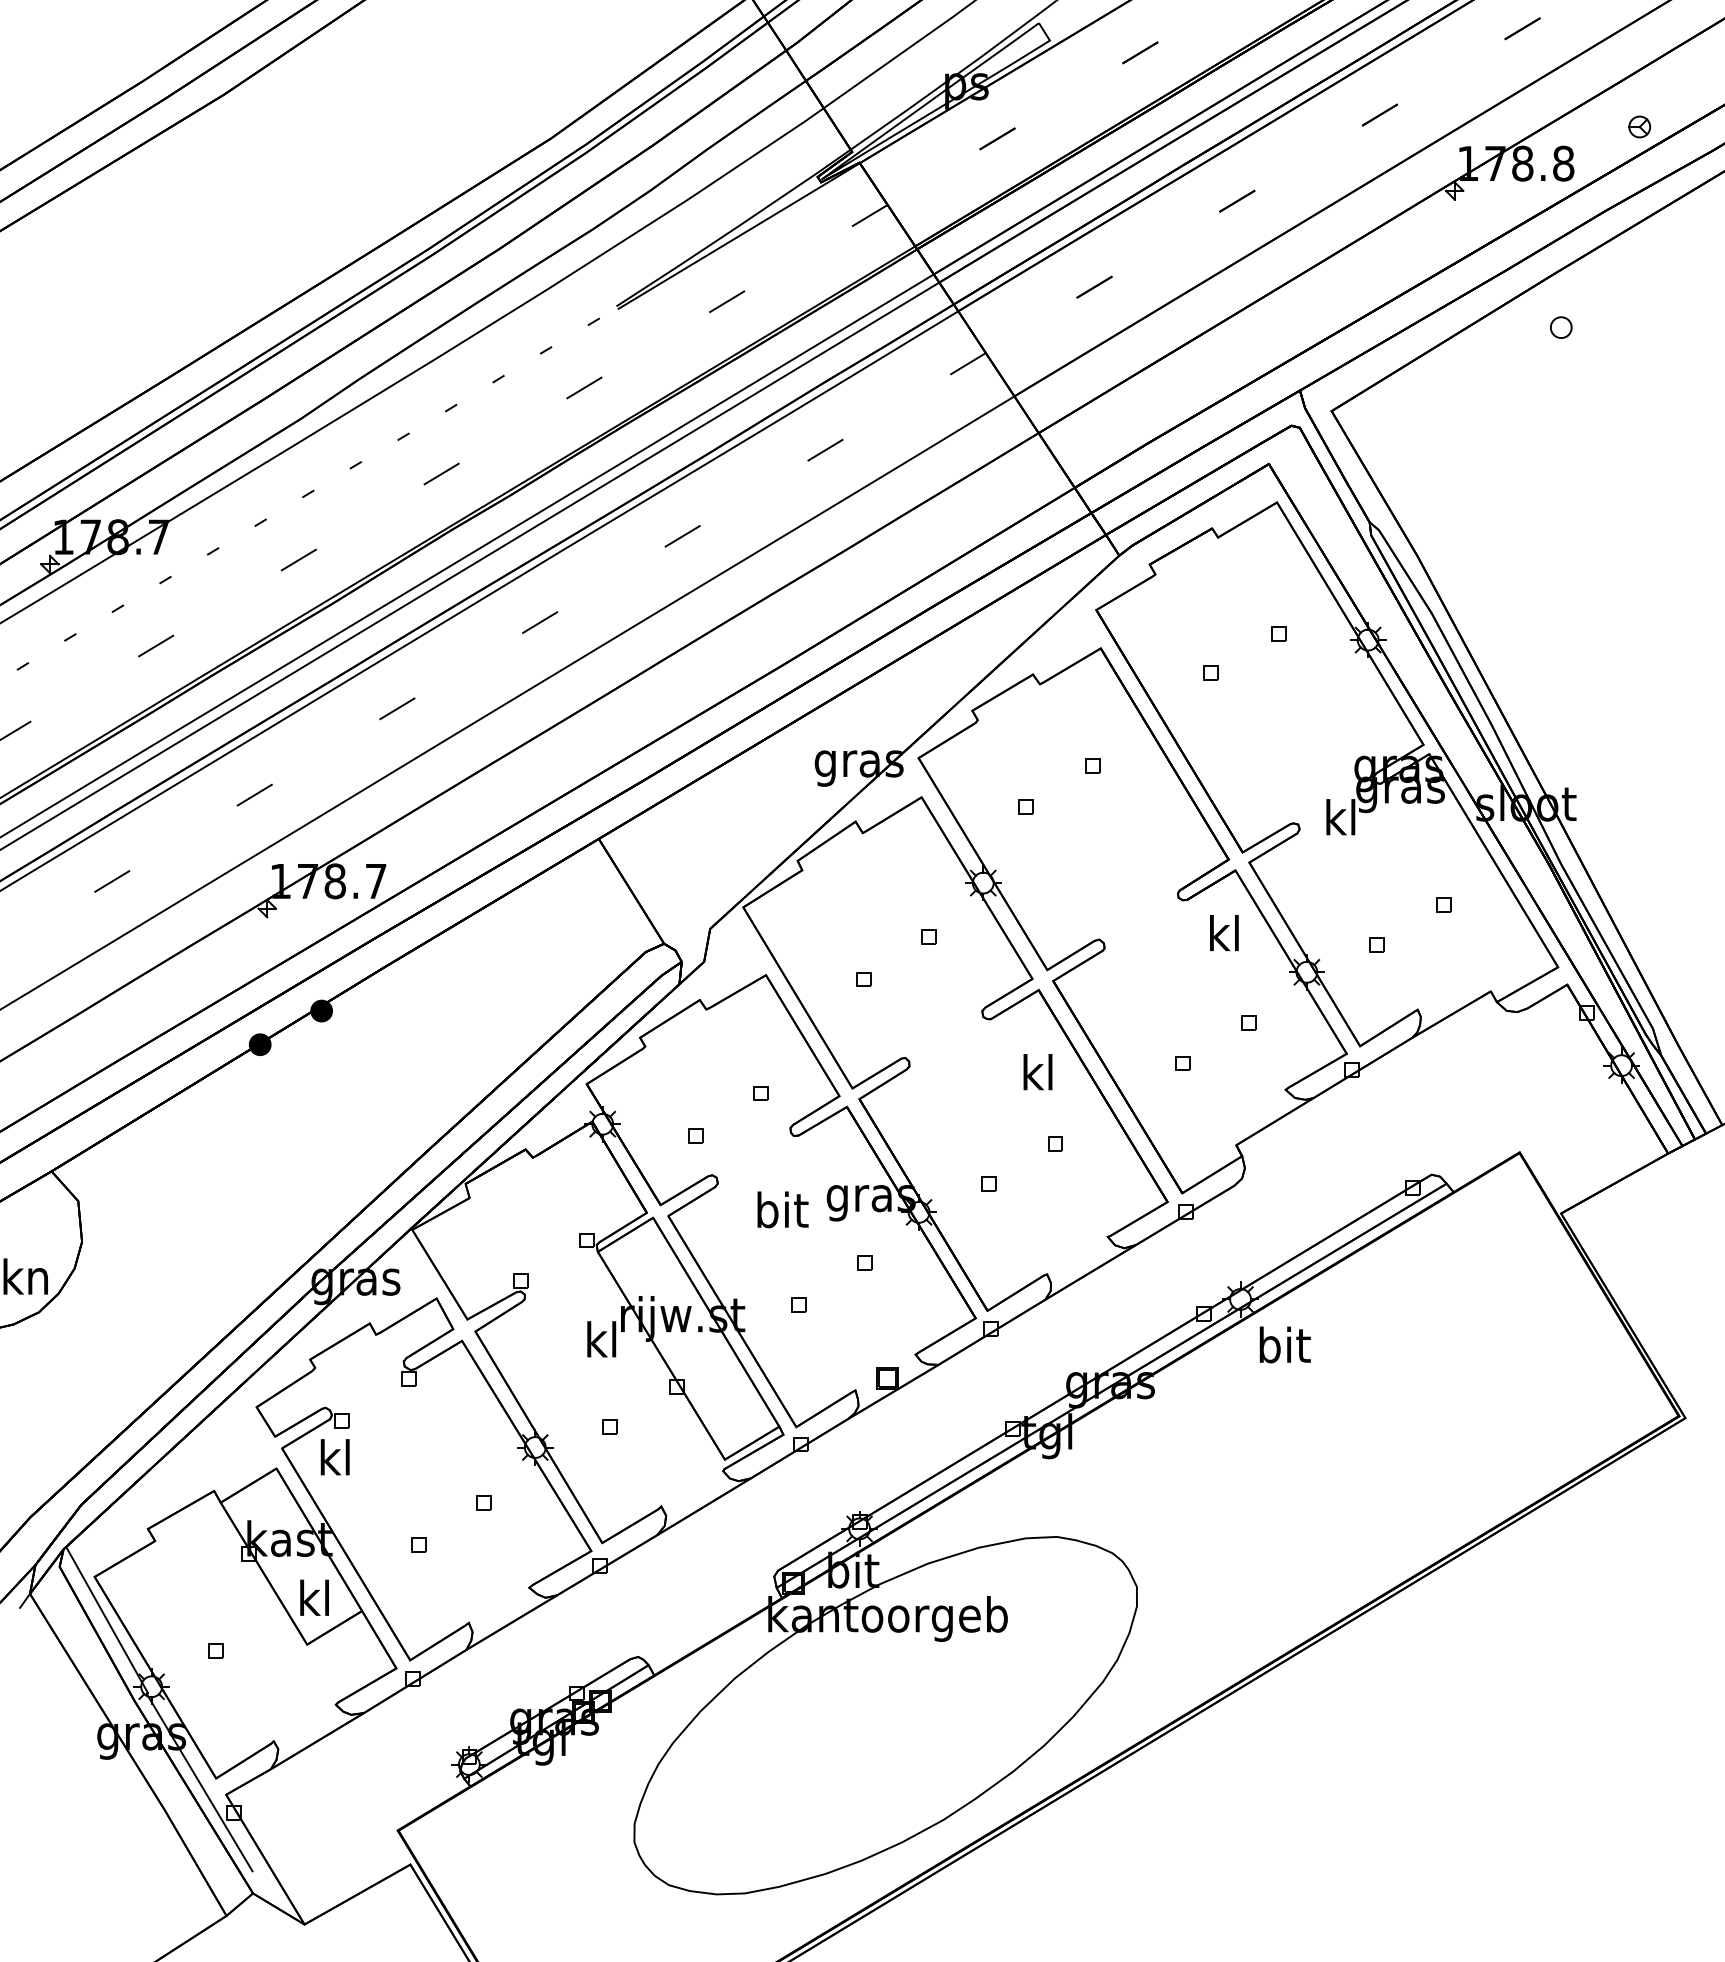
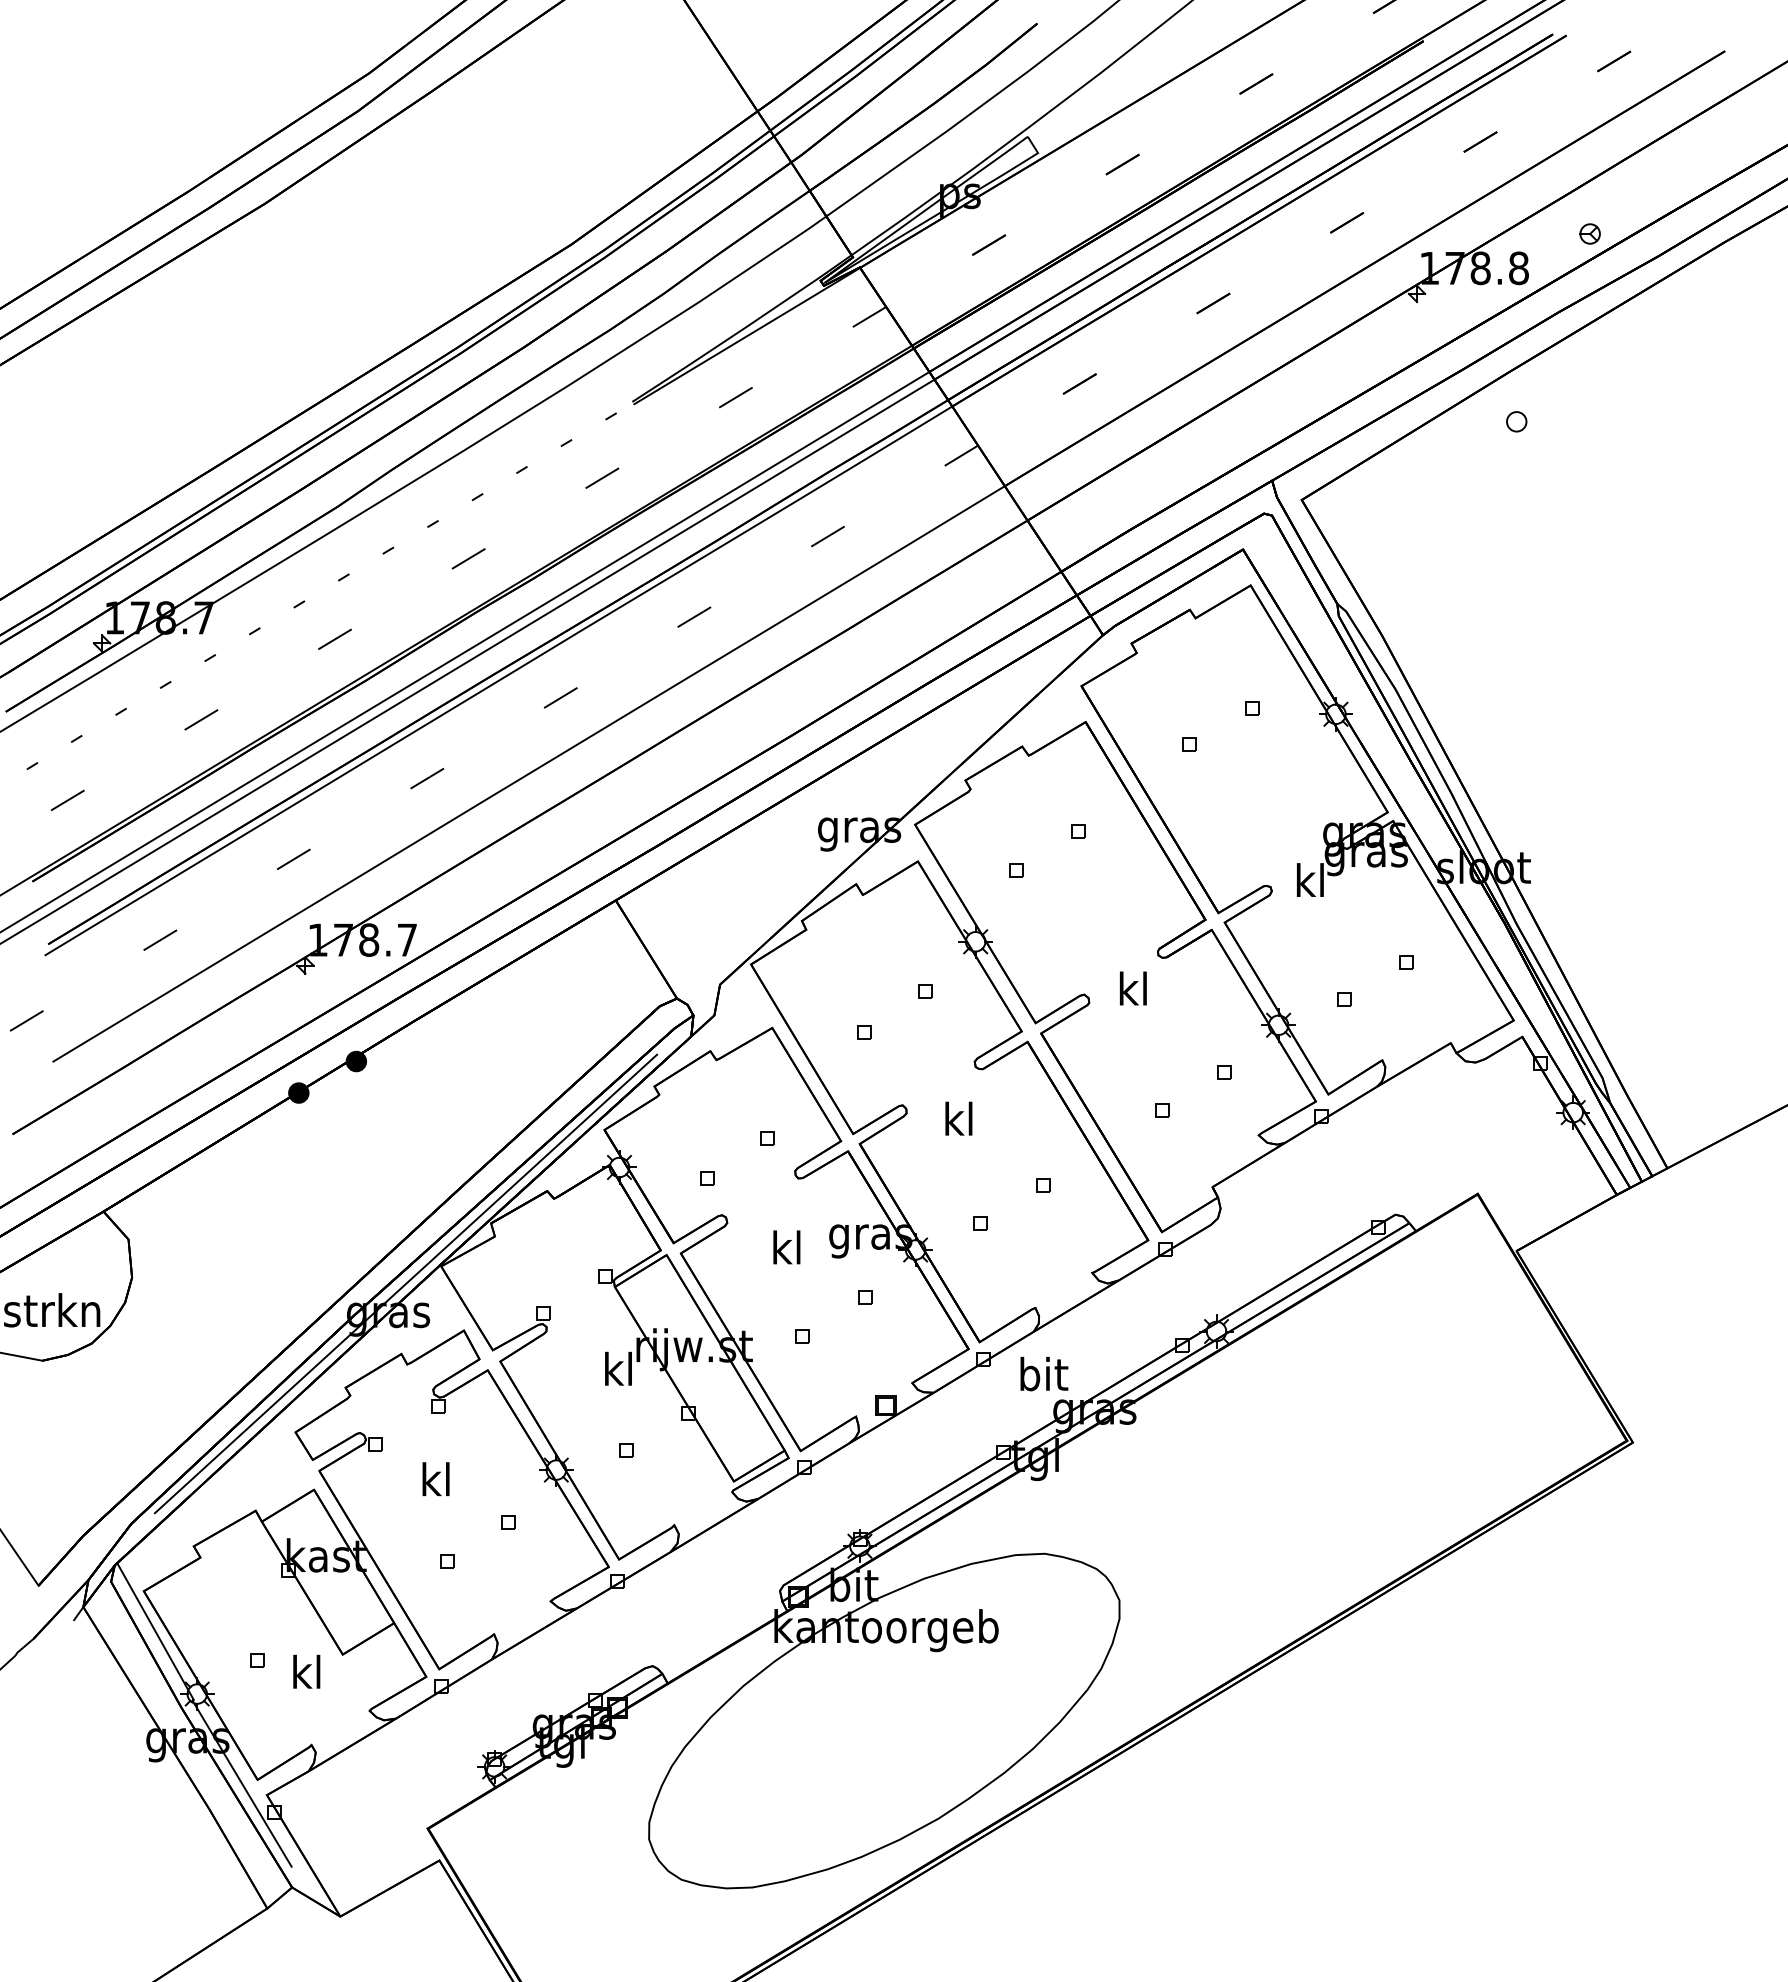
text: (1224, 933) -> (1133, 988), moved
text: (1037, 1071) -> (958, 1118), moved
text: (783, 1209) -> (788, 1247), bit -> kl
line: (374, 1248) -> (405, 1283), added
text: (1285, 1344) -> (1044, 1373), moved
text: (334, 1457) -> (435, 1479), moved
text: (314, 1597) -> (306, 1671), moved

